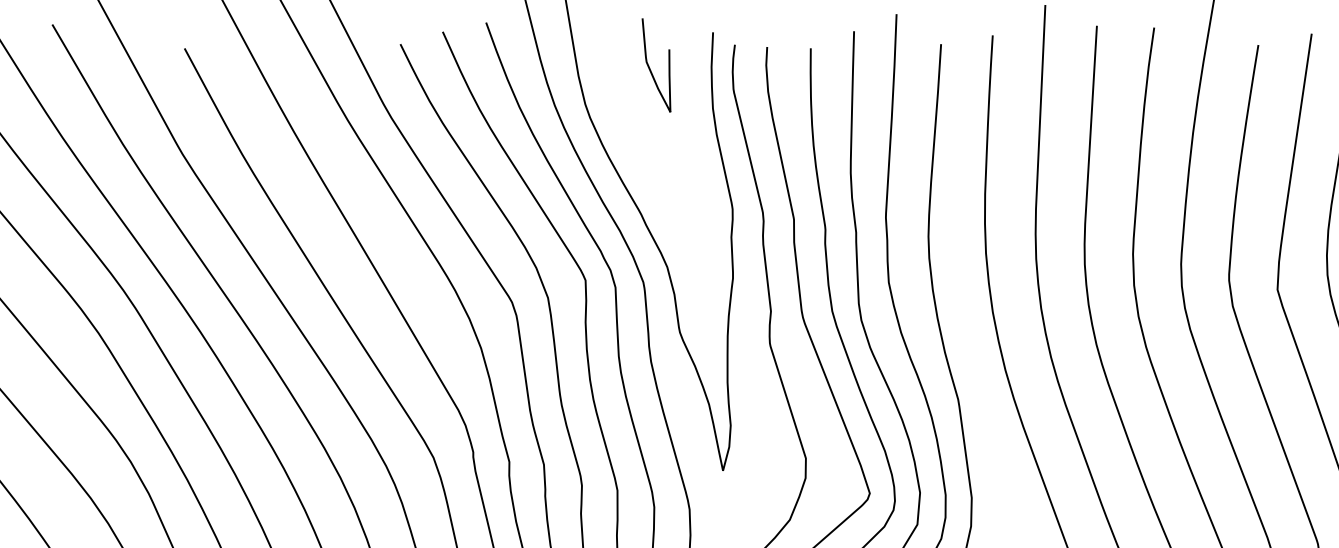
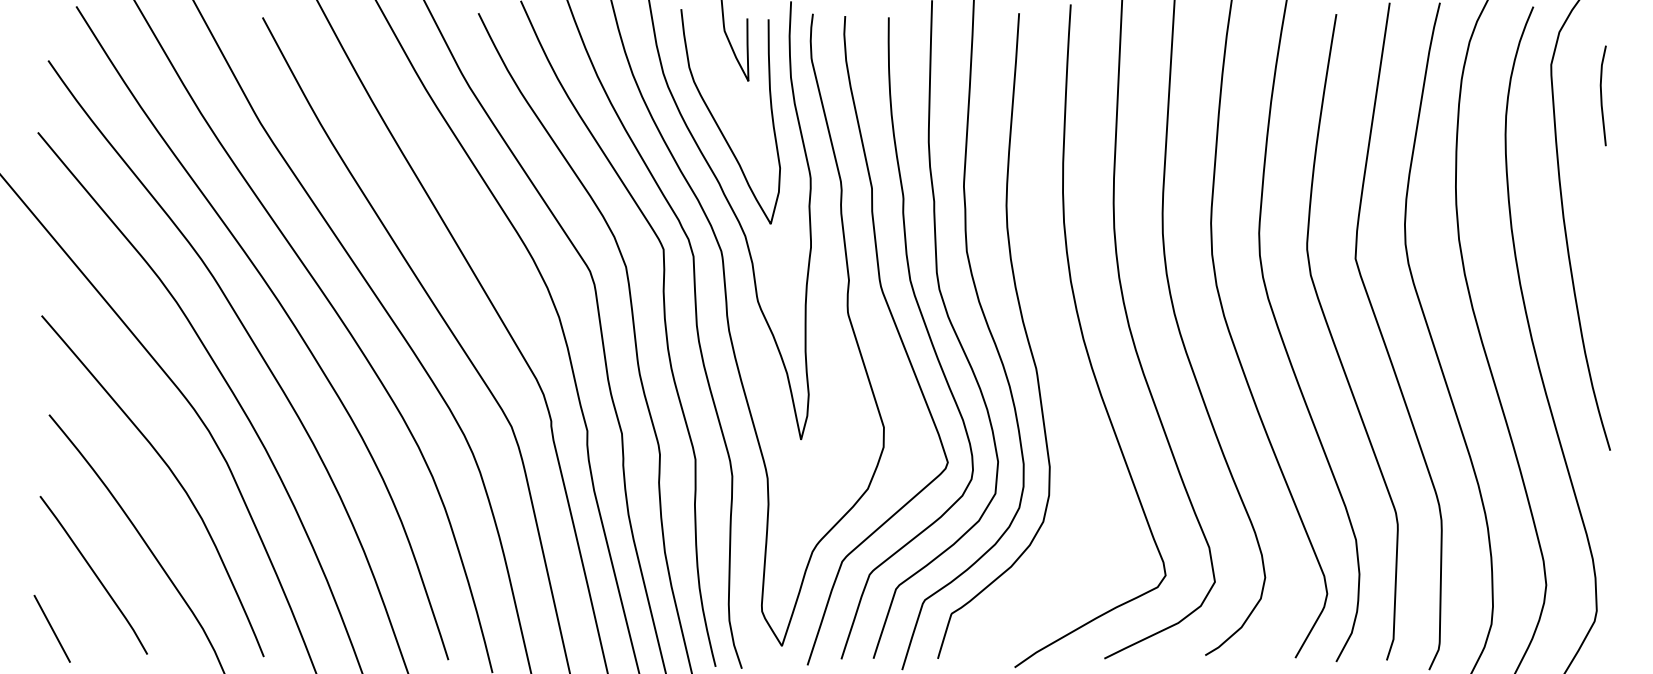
curve: (640, 155) -> (718, 124), added

